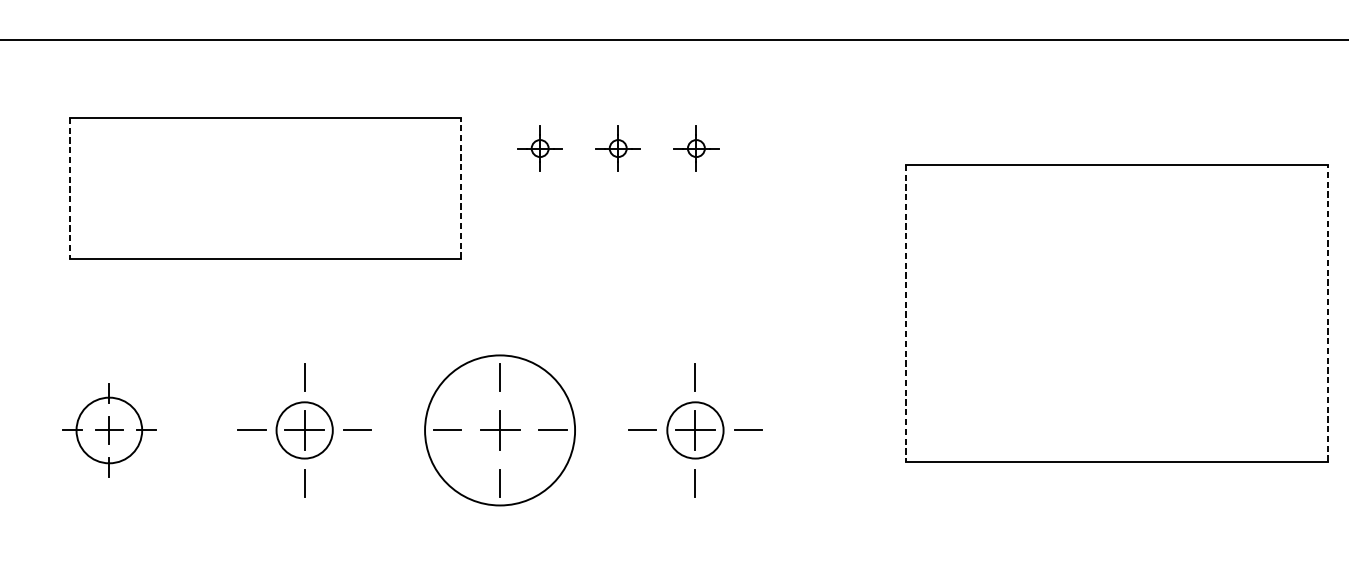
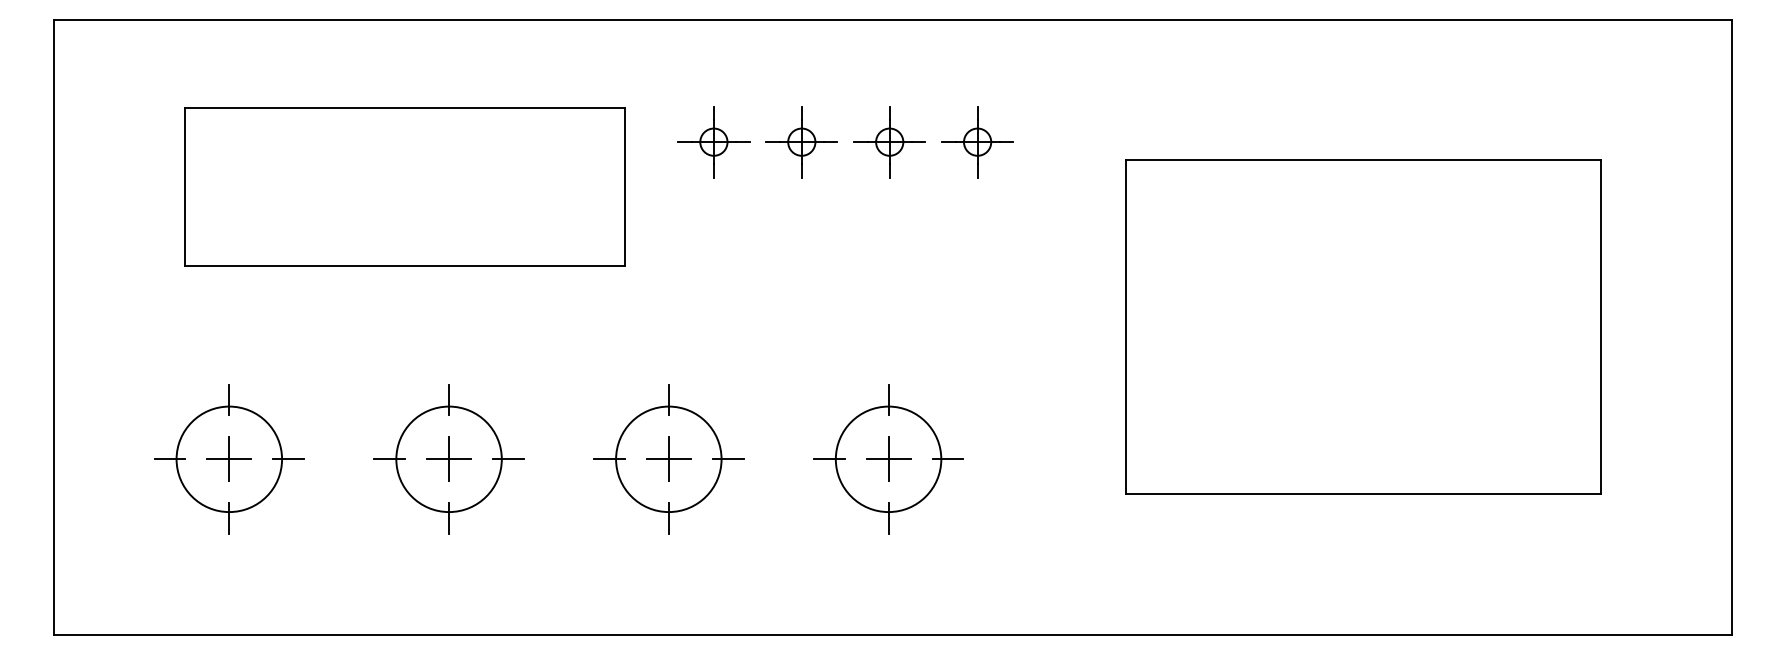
part: (539, 148) -> (713, 142), size x1.43
part: (618, 148) -> (801, 142), size x1.43
part: (696, 148) -> (889, 142), size x1.43
part: (774, 148) -> (977, 142), added
line: (460, 187) -> (624, 186), dashed -> solid
line: (70, 188) -> (185, 187), dashed -> solid
line: (1328, 312) -> (1600, 326), dashed -> solid
line: (906, 313) -> (1125, 327), dashed -> solid
part: (109, 430) -> (229, 459), size x1.43
circle: (304, 430) -> (448, 459), size x1.67
circle: (499, 430) -> (668, 459), size x0.62
circle: (695, 430) -> (888, 459), size x1.67

